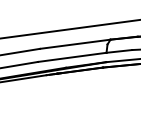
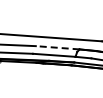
line: (74, 43) -> (57, 47), solid -> dashed

